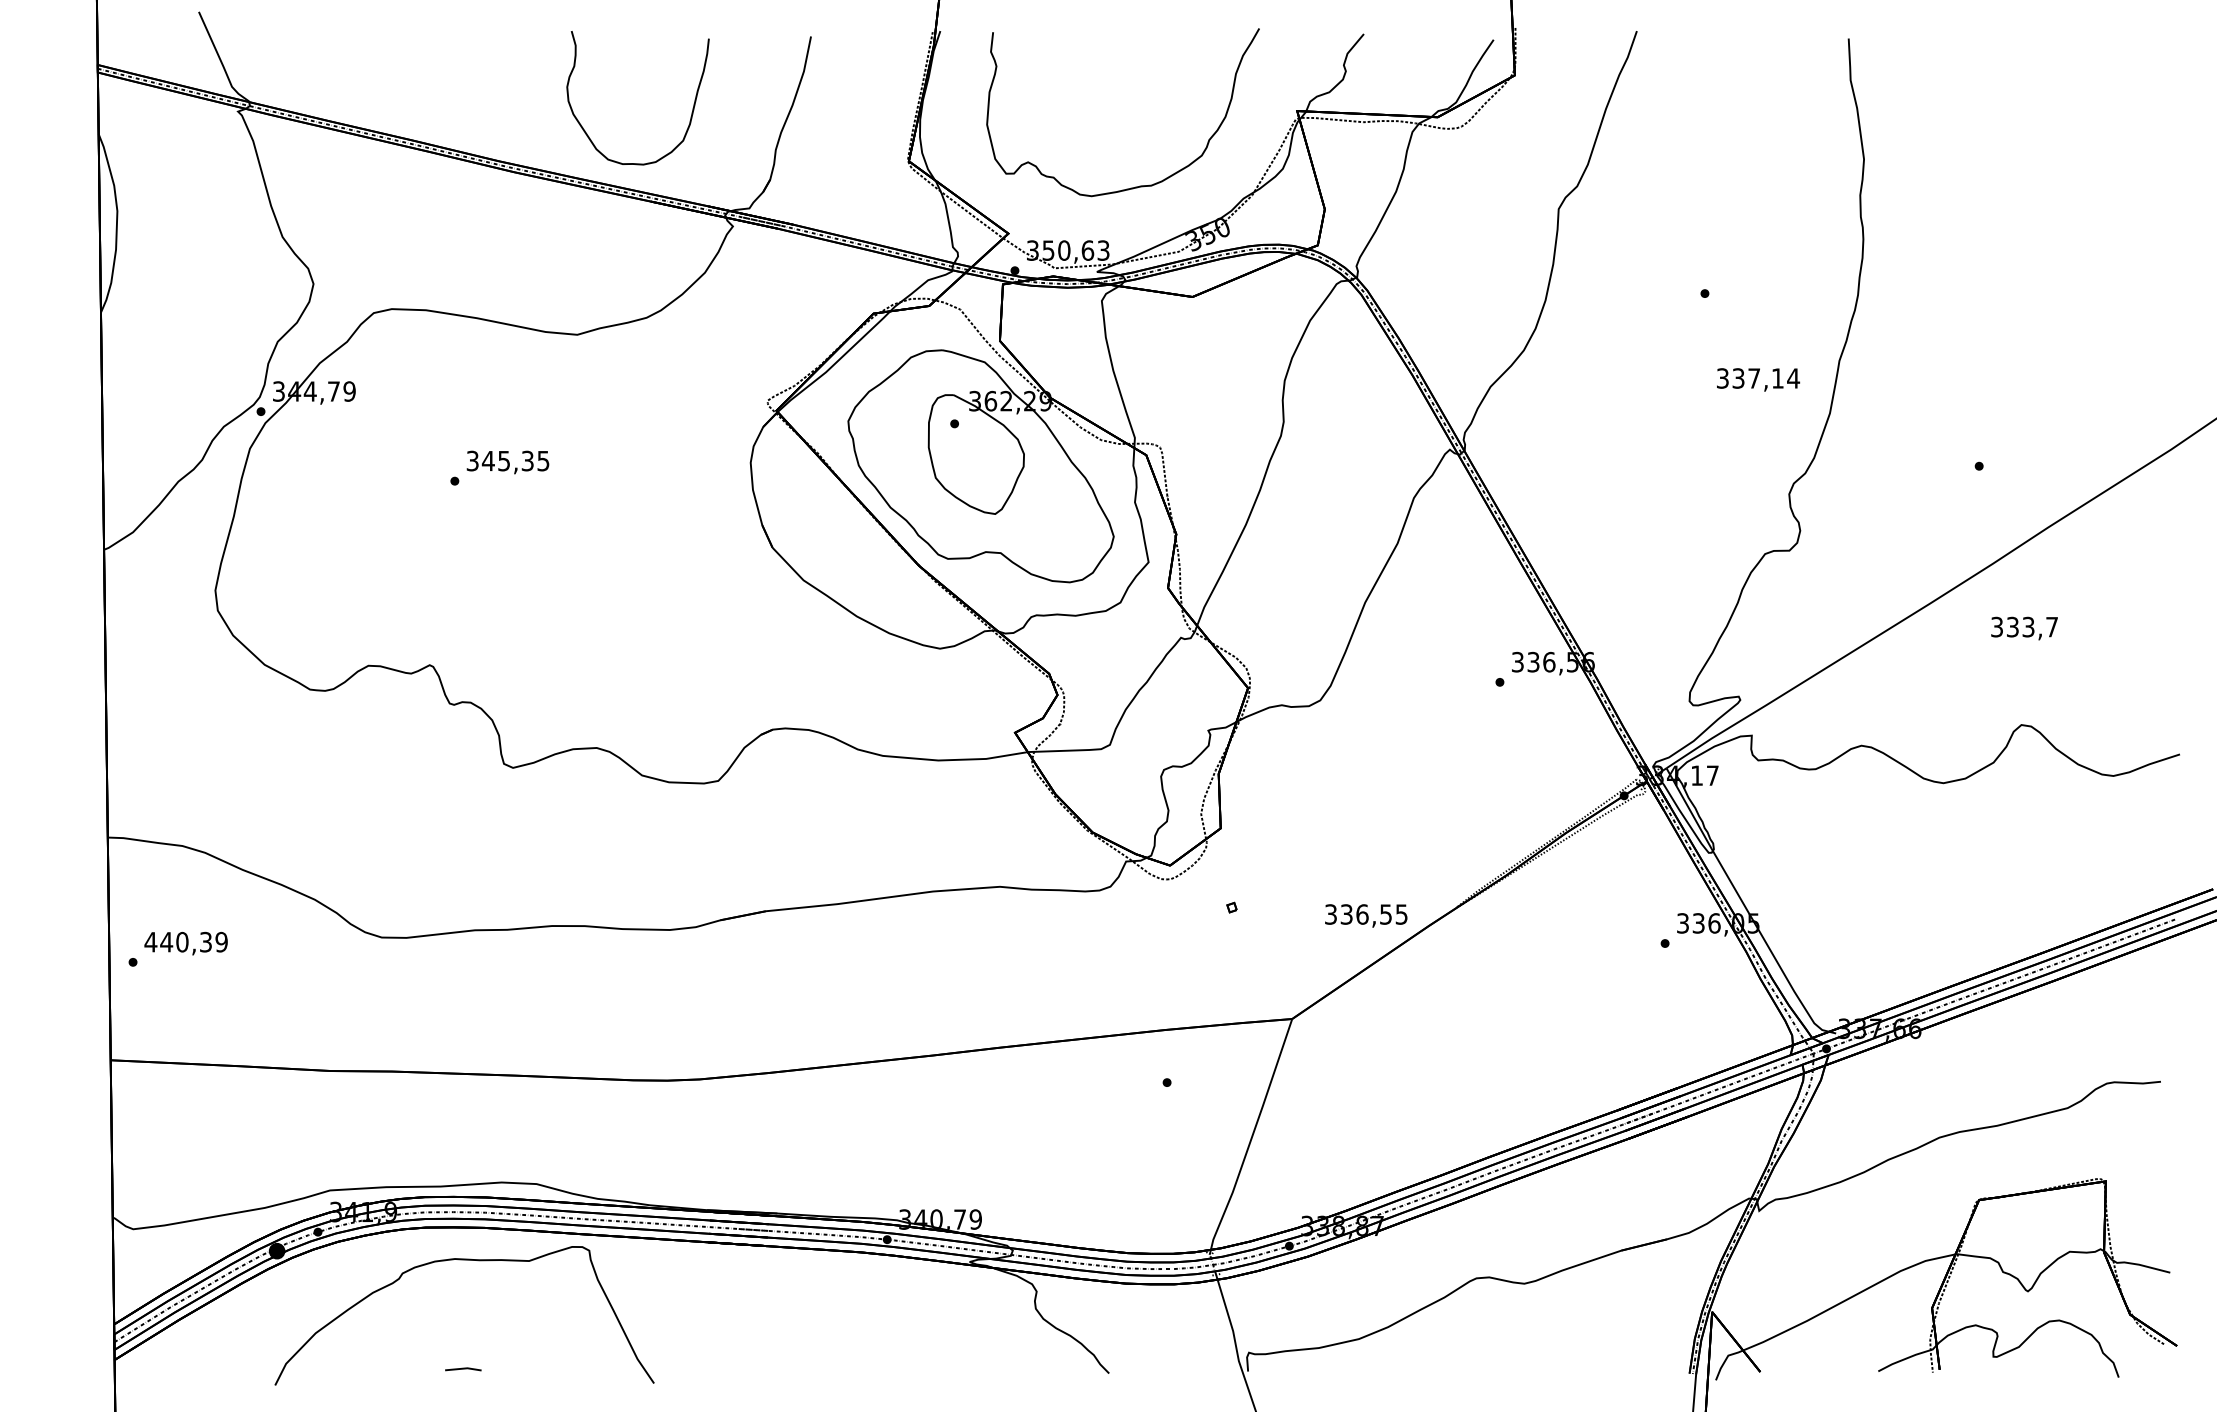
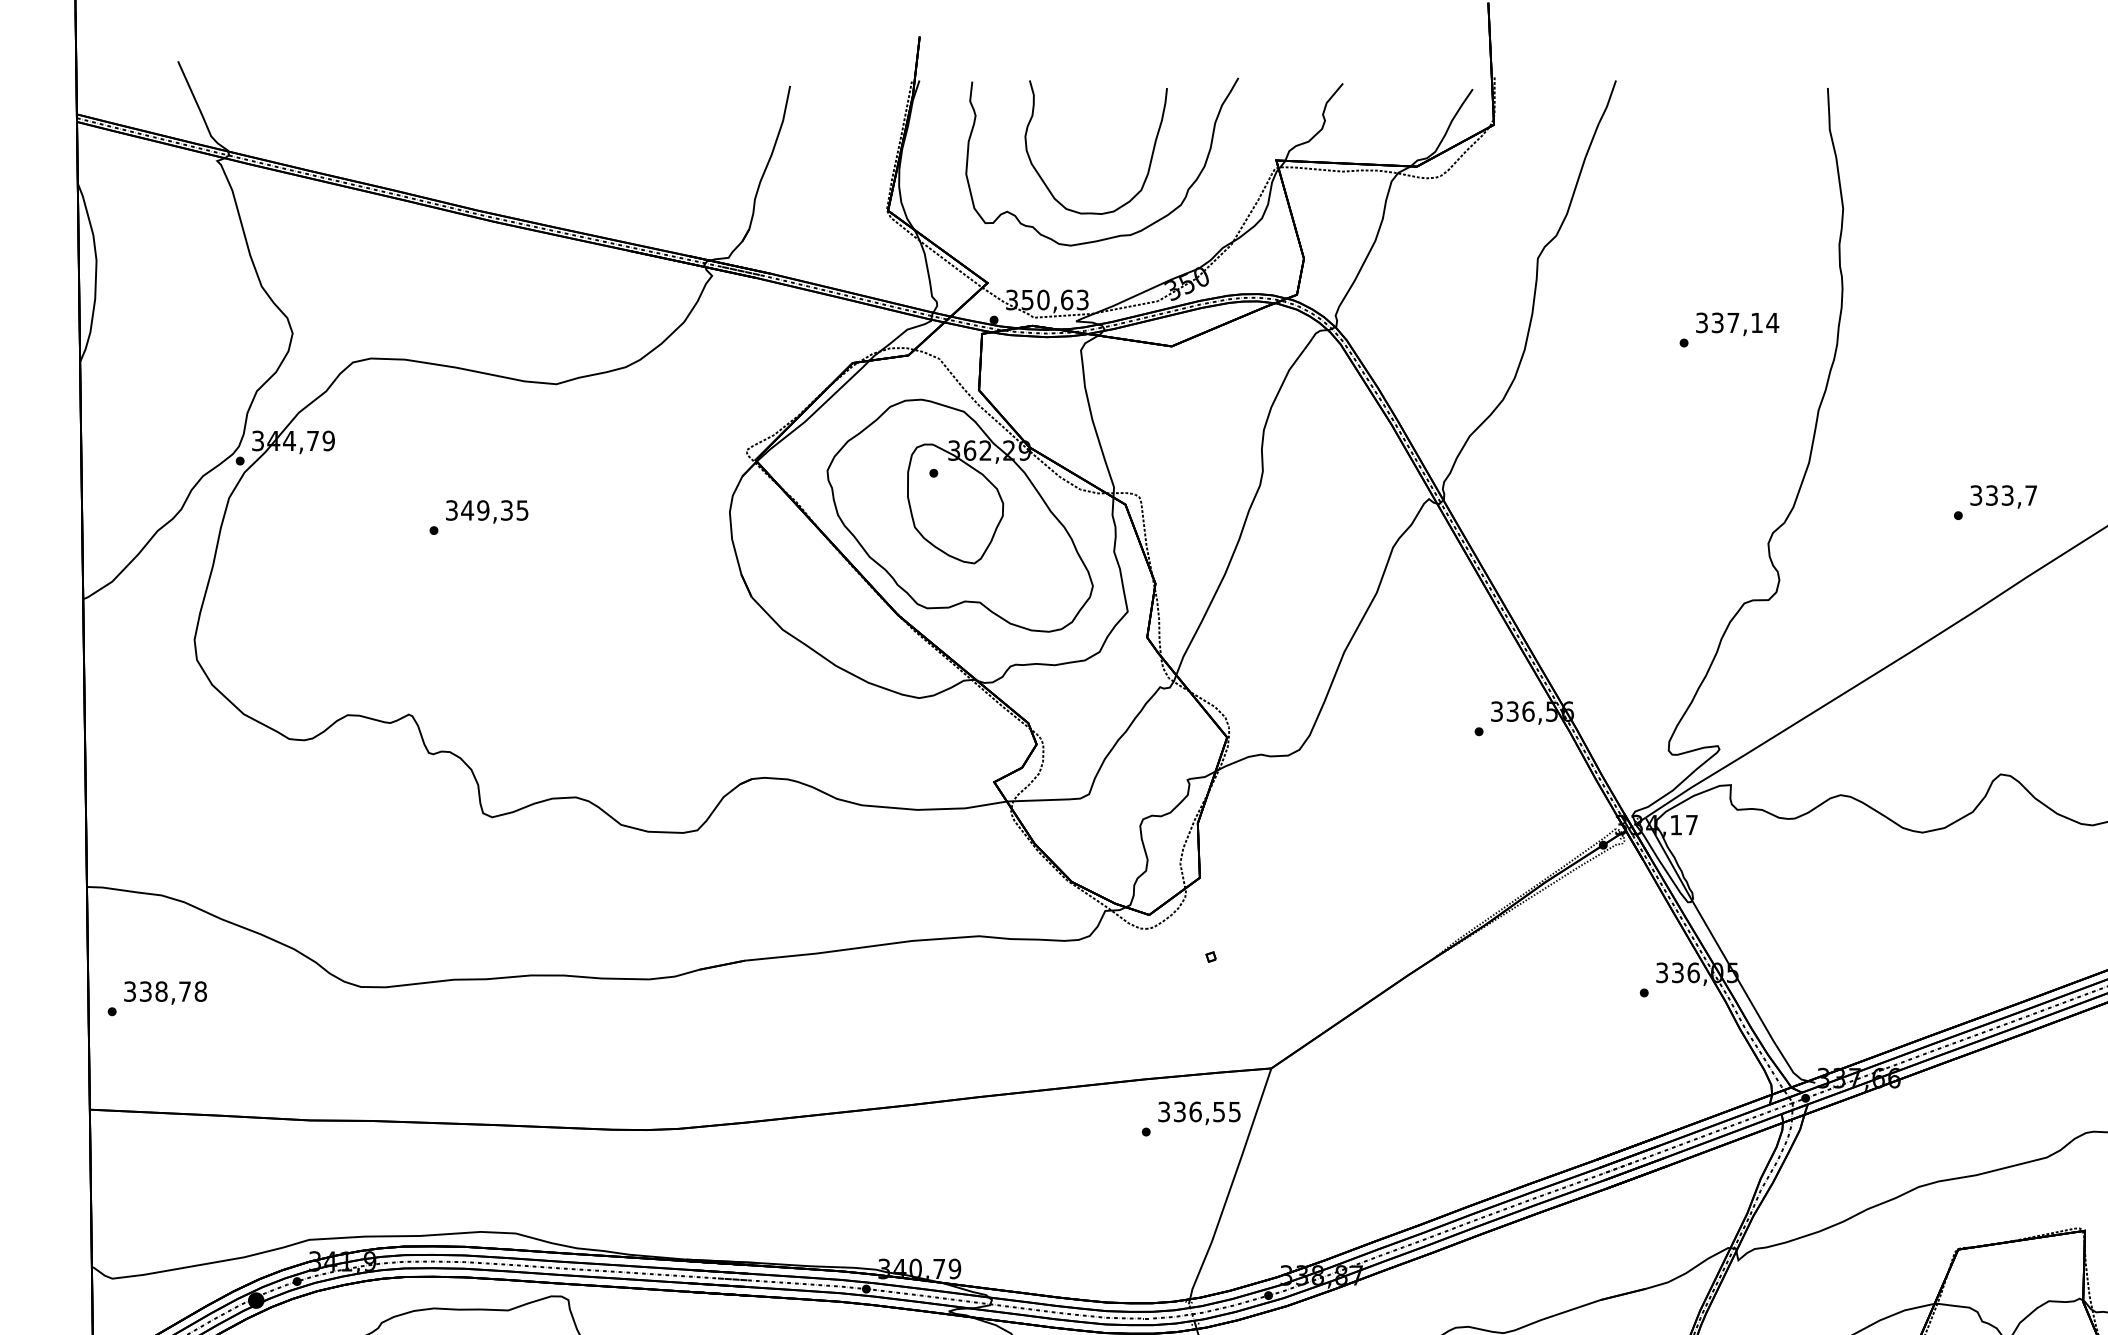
curve: (691, 112) -> (1149, 161), moved
text: (1758, 379) -> (1737, 323), moved
text: (504, 460) -> (483, 509), 345,35 -> 349,35
text: (2024, 628) -> (2003, 496), moved
text: (1366, 915) -> (1199, 1112), moved
text: (185, 941) -> (164, 990), 440,39 -> 338,78

